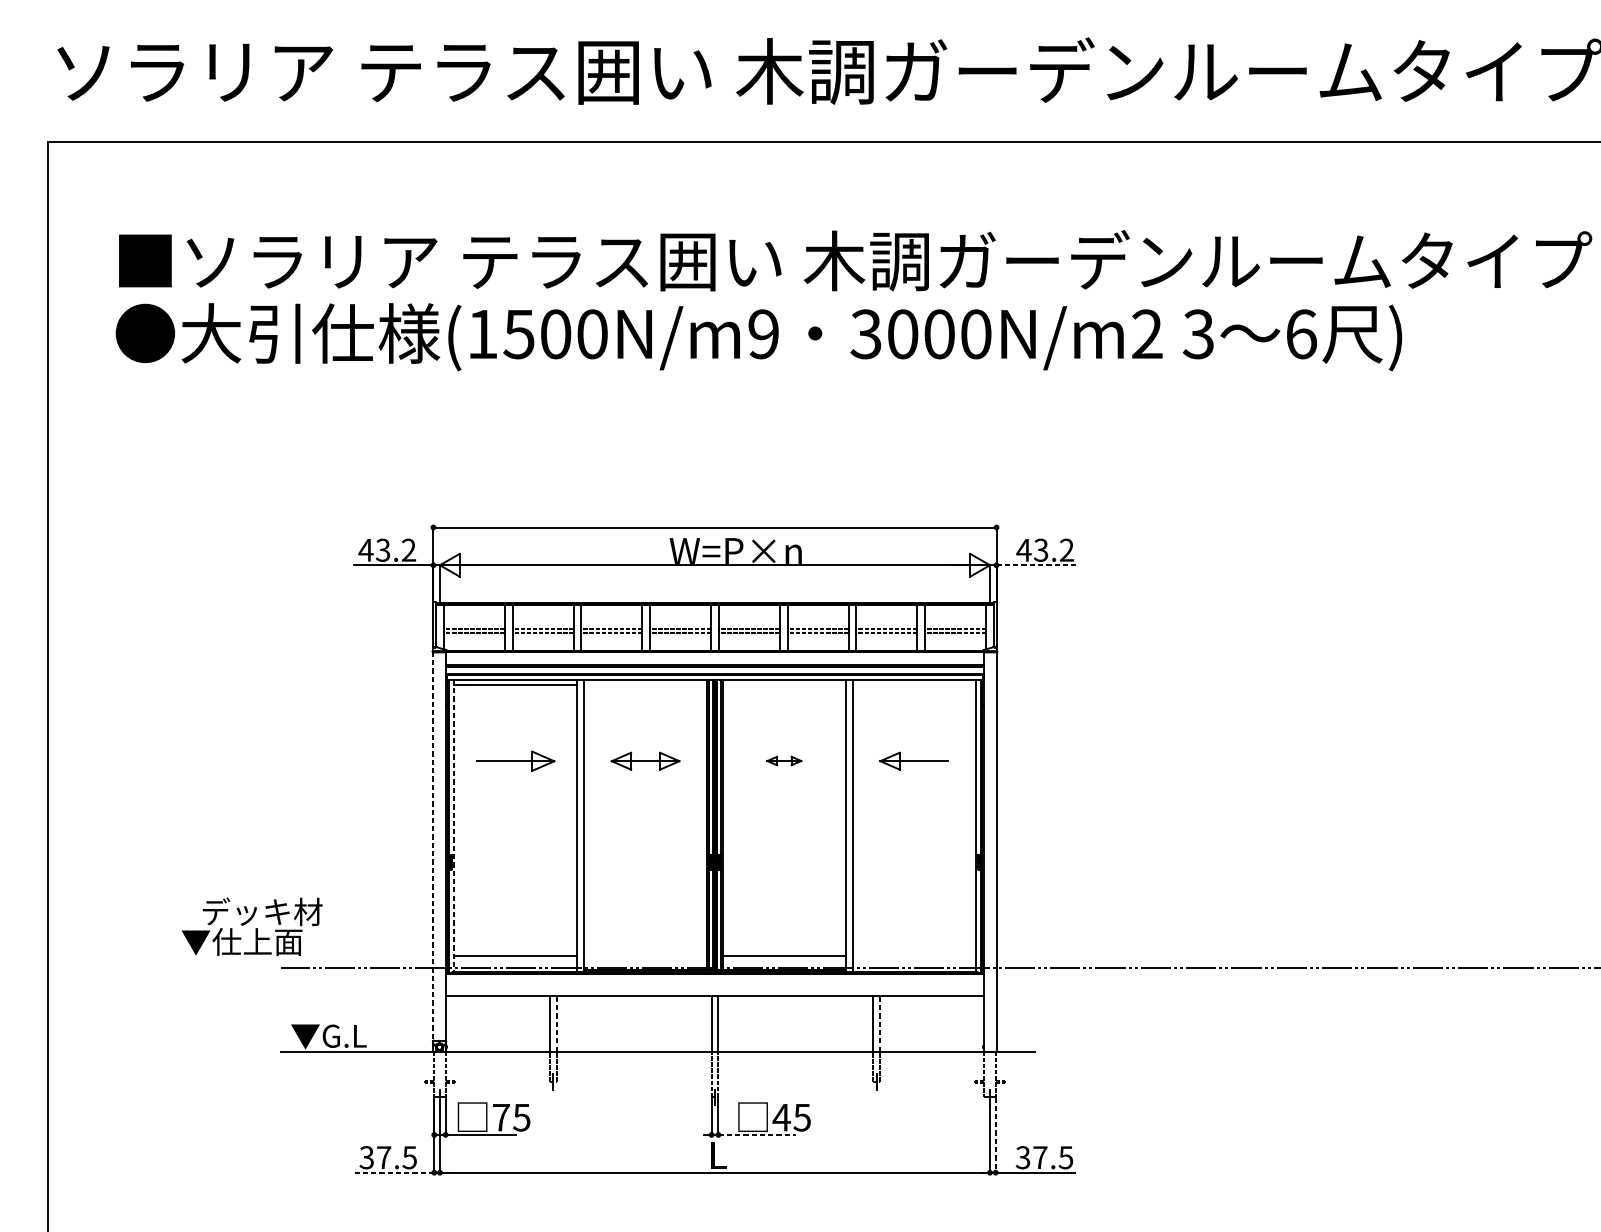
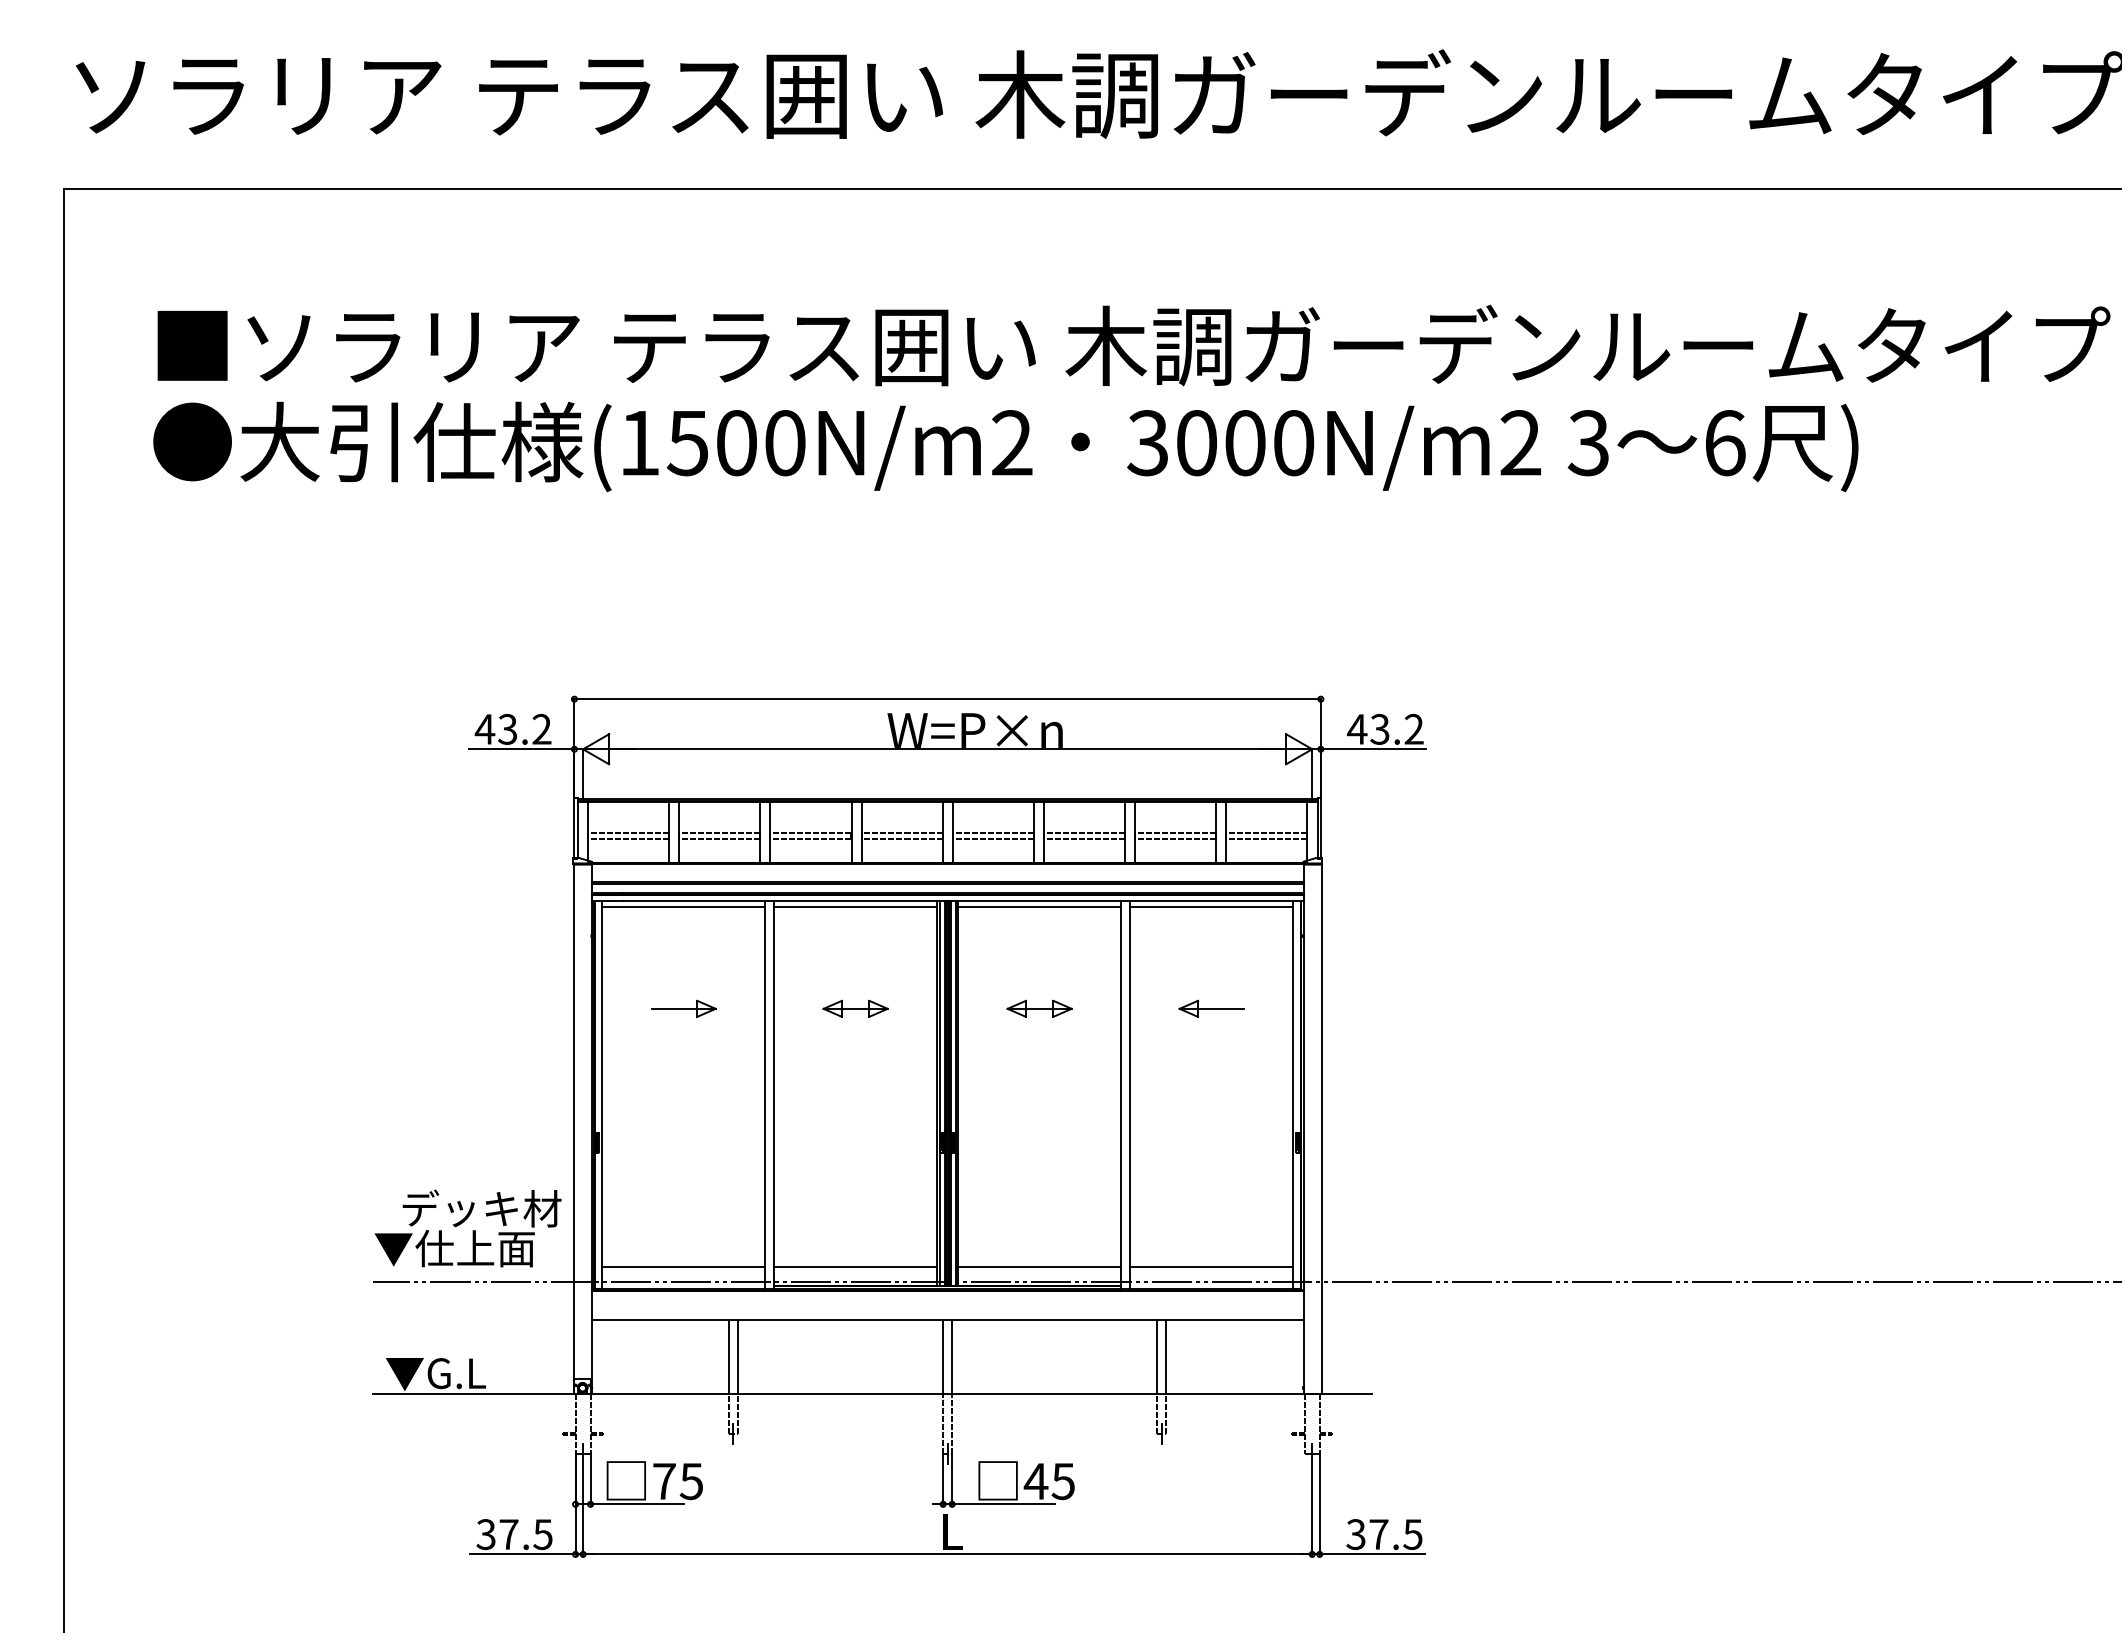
text: (763, 334) -> (1012, 443), (1500N/m9 -> (1500N/m2
line: (1036, 565) -> (1373, 749), dashed -> solid
line: (645, 684) -> (855, 907), added
line: (784, 684) -> (1039, 907), added
line: (914, 684) -> (1211, 907), added
part: (515, 760) -> (683, 1008), size x0.62
part: (645, 760) -> (855, 1008), size x0.71
part: (784, 760) -> (1039, 1008), size x1.43
part: (914, 760) -> (1211, 1008), size x0.71
line: (454, 825) -> (602, 1094), dashed -> solid
line: (432, 851) -> (573, 1128), dashed -> solid
text: (251, 926) -> (467, 1228), moved
line: (645, 956) -> (855, 1267), added
line: (914, 956) -> (1211, 1267), added
line: (556, 1024) -> (737, 1357), dashed -> solid
line: (880, 1024) -> (1166, 1357), dashed -> solid
line: (757, 1135) -> (1003, 1504), dashed -> solid
line: (995, 1135) -> (1319, 1505), dashed -> solid
line: (394, 1172) -> (522, 1554), dashed -> solid

